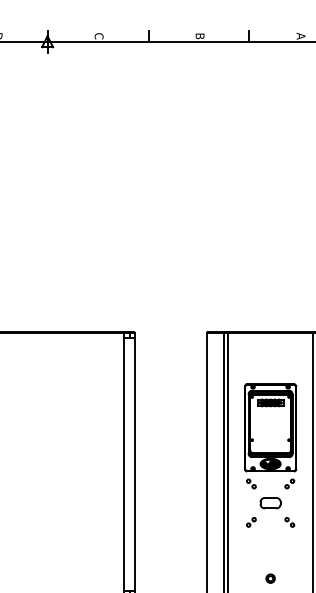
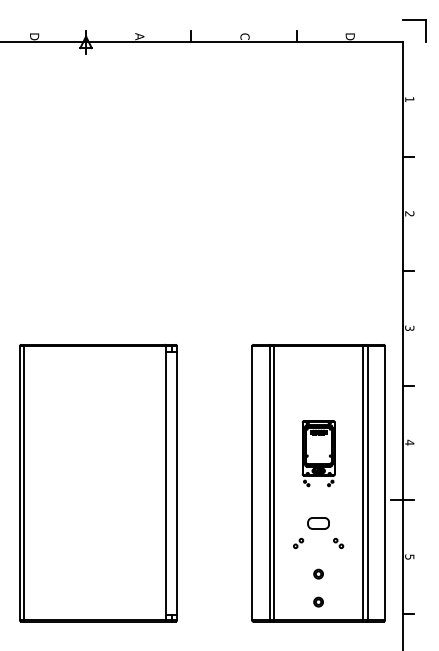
text: (98, 36) -> (139, 36), C -> A
text: (199, 36) -> (244, 36), B -> C
text: (300, 36) -> (349, 36), A -> D
part: (270, 436) -> (318, 453), size x0.6
part: (270, 551) -> (318, 573), added

